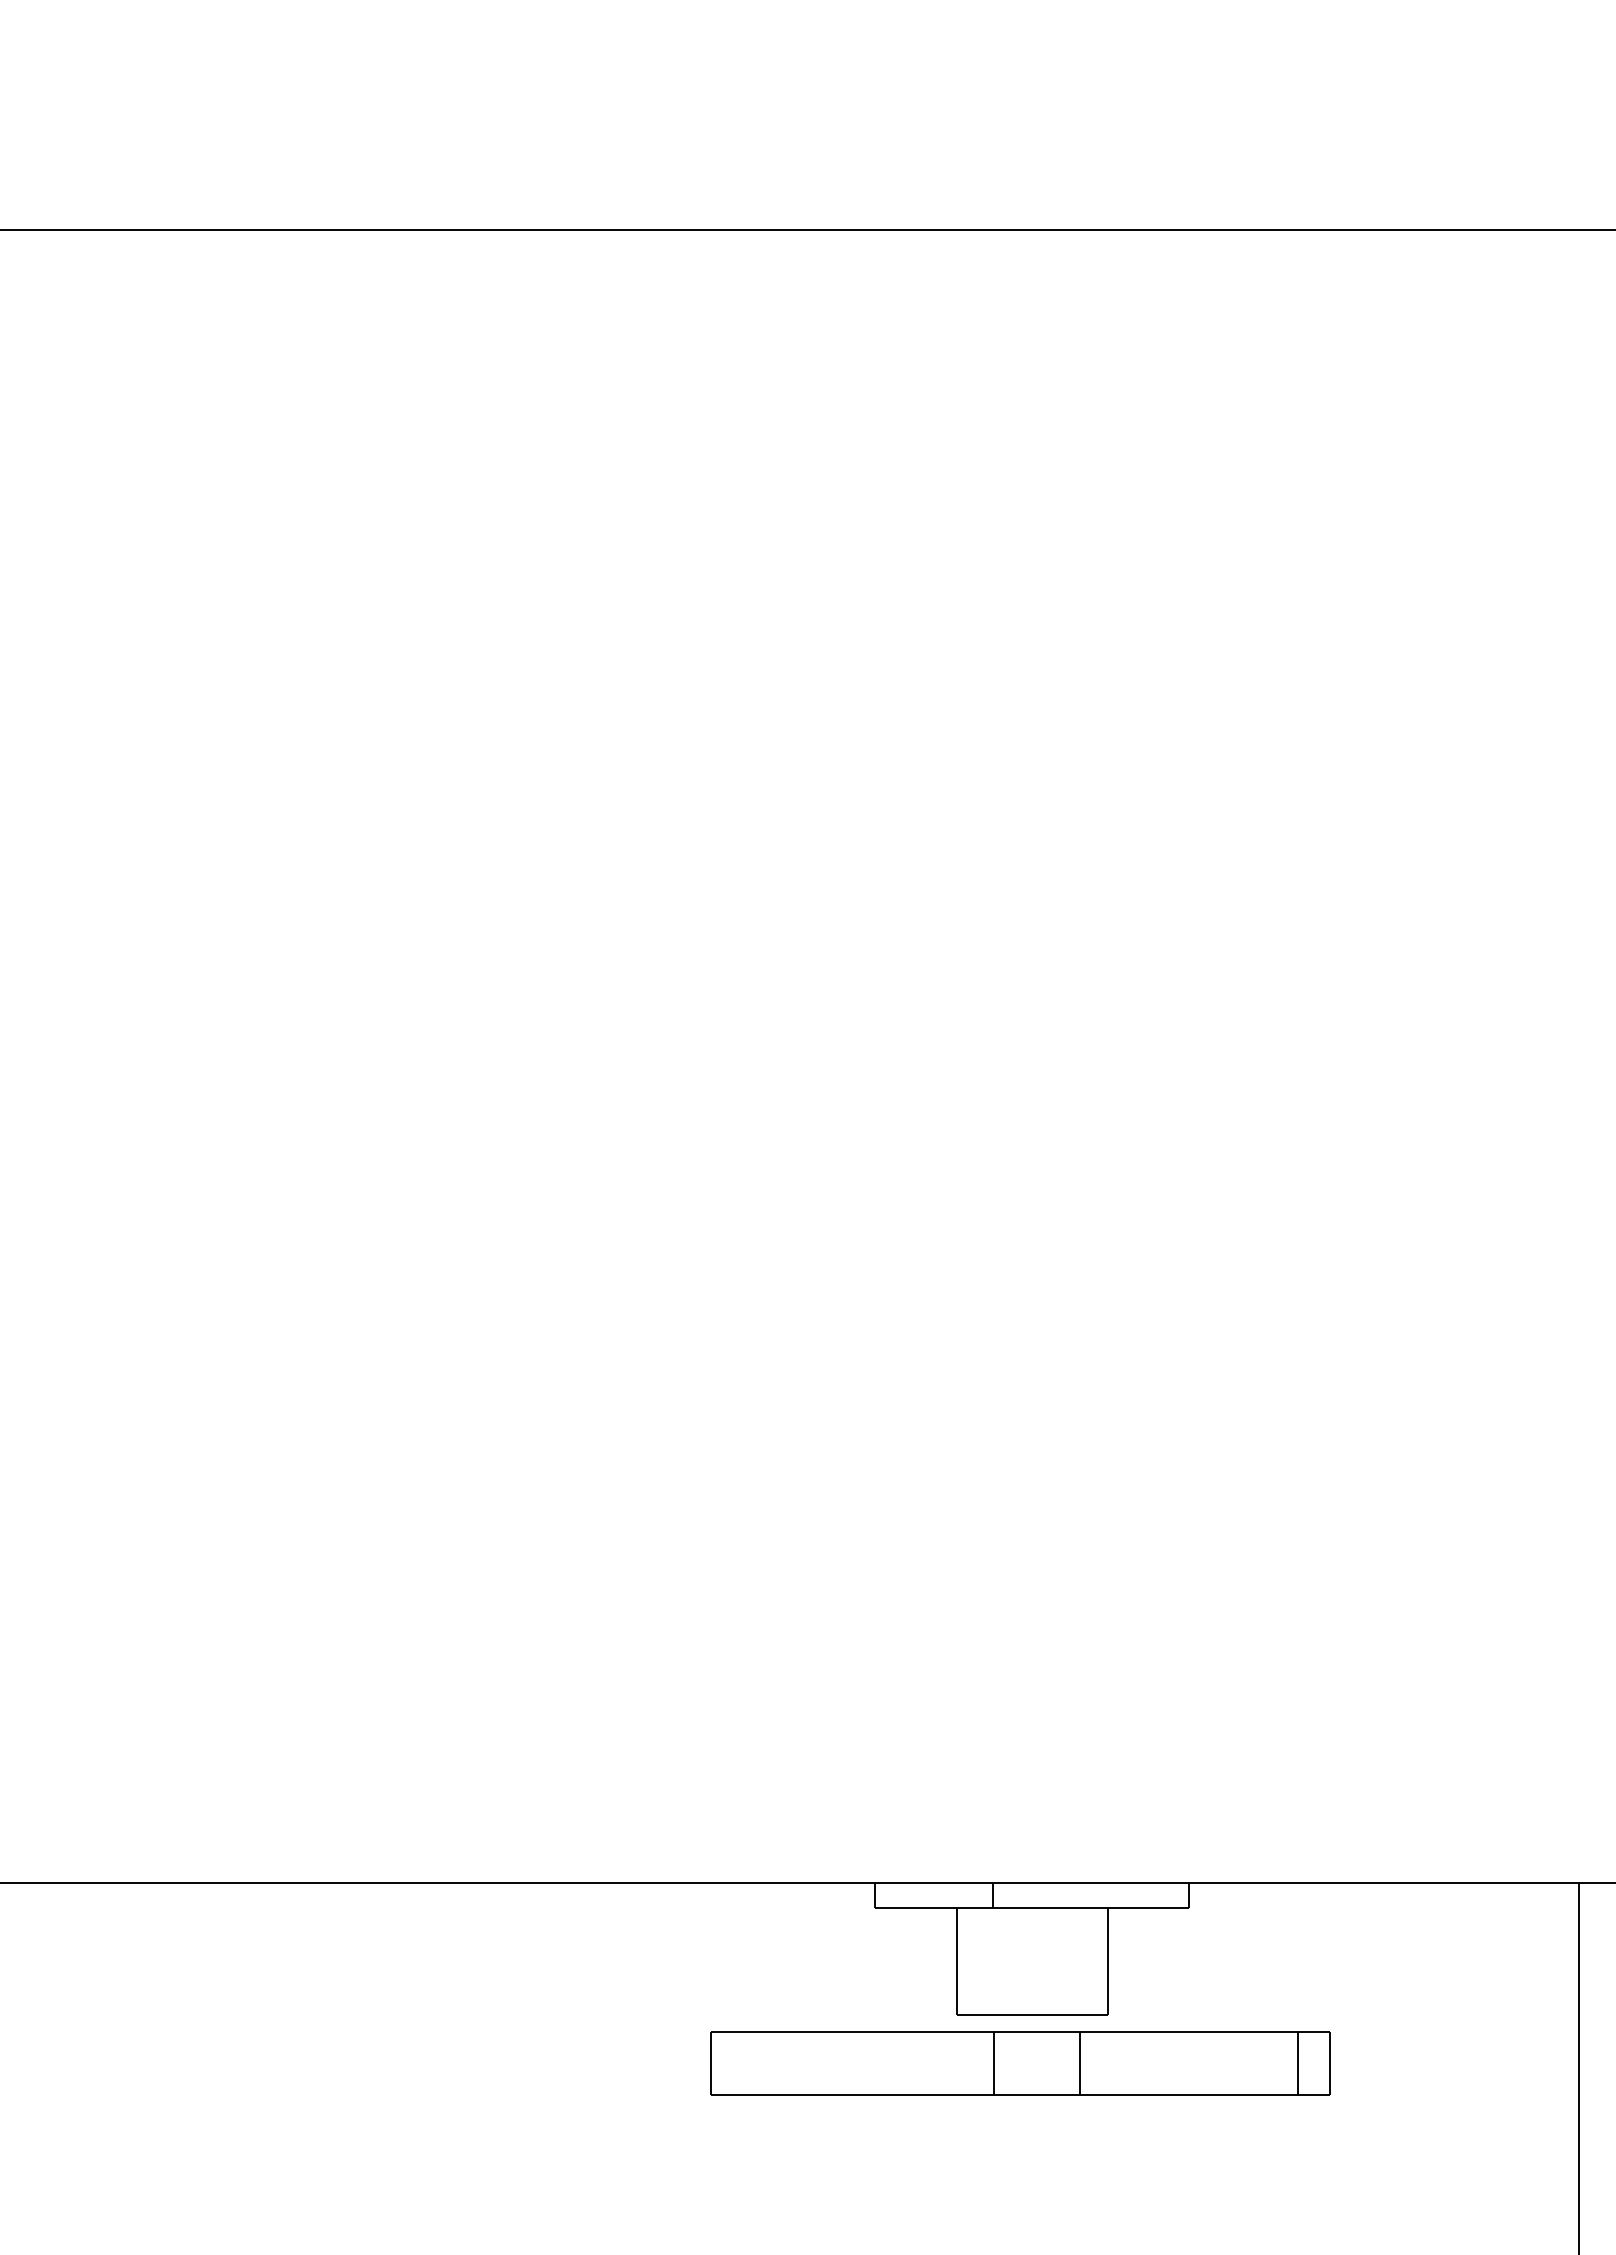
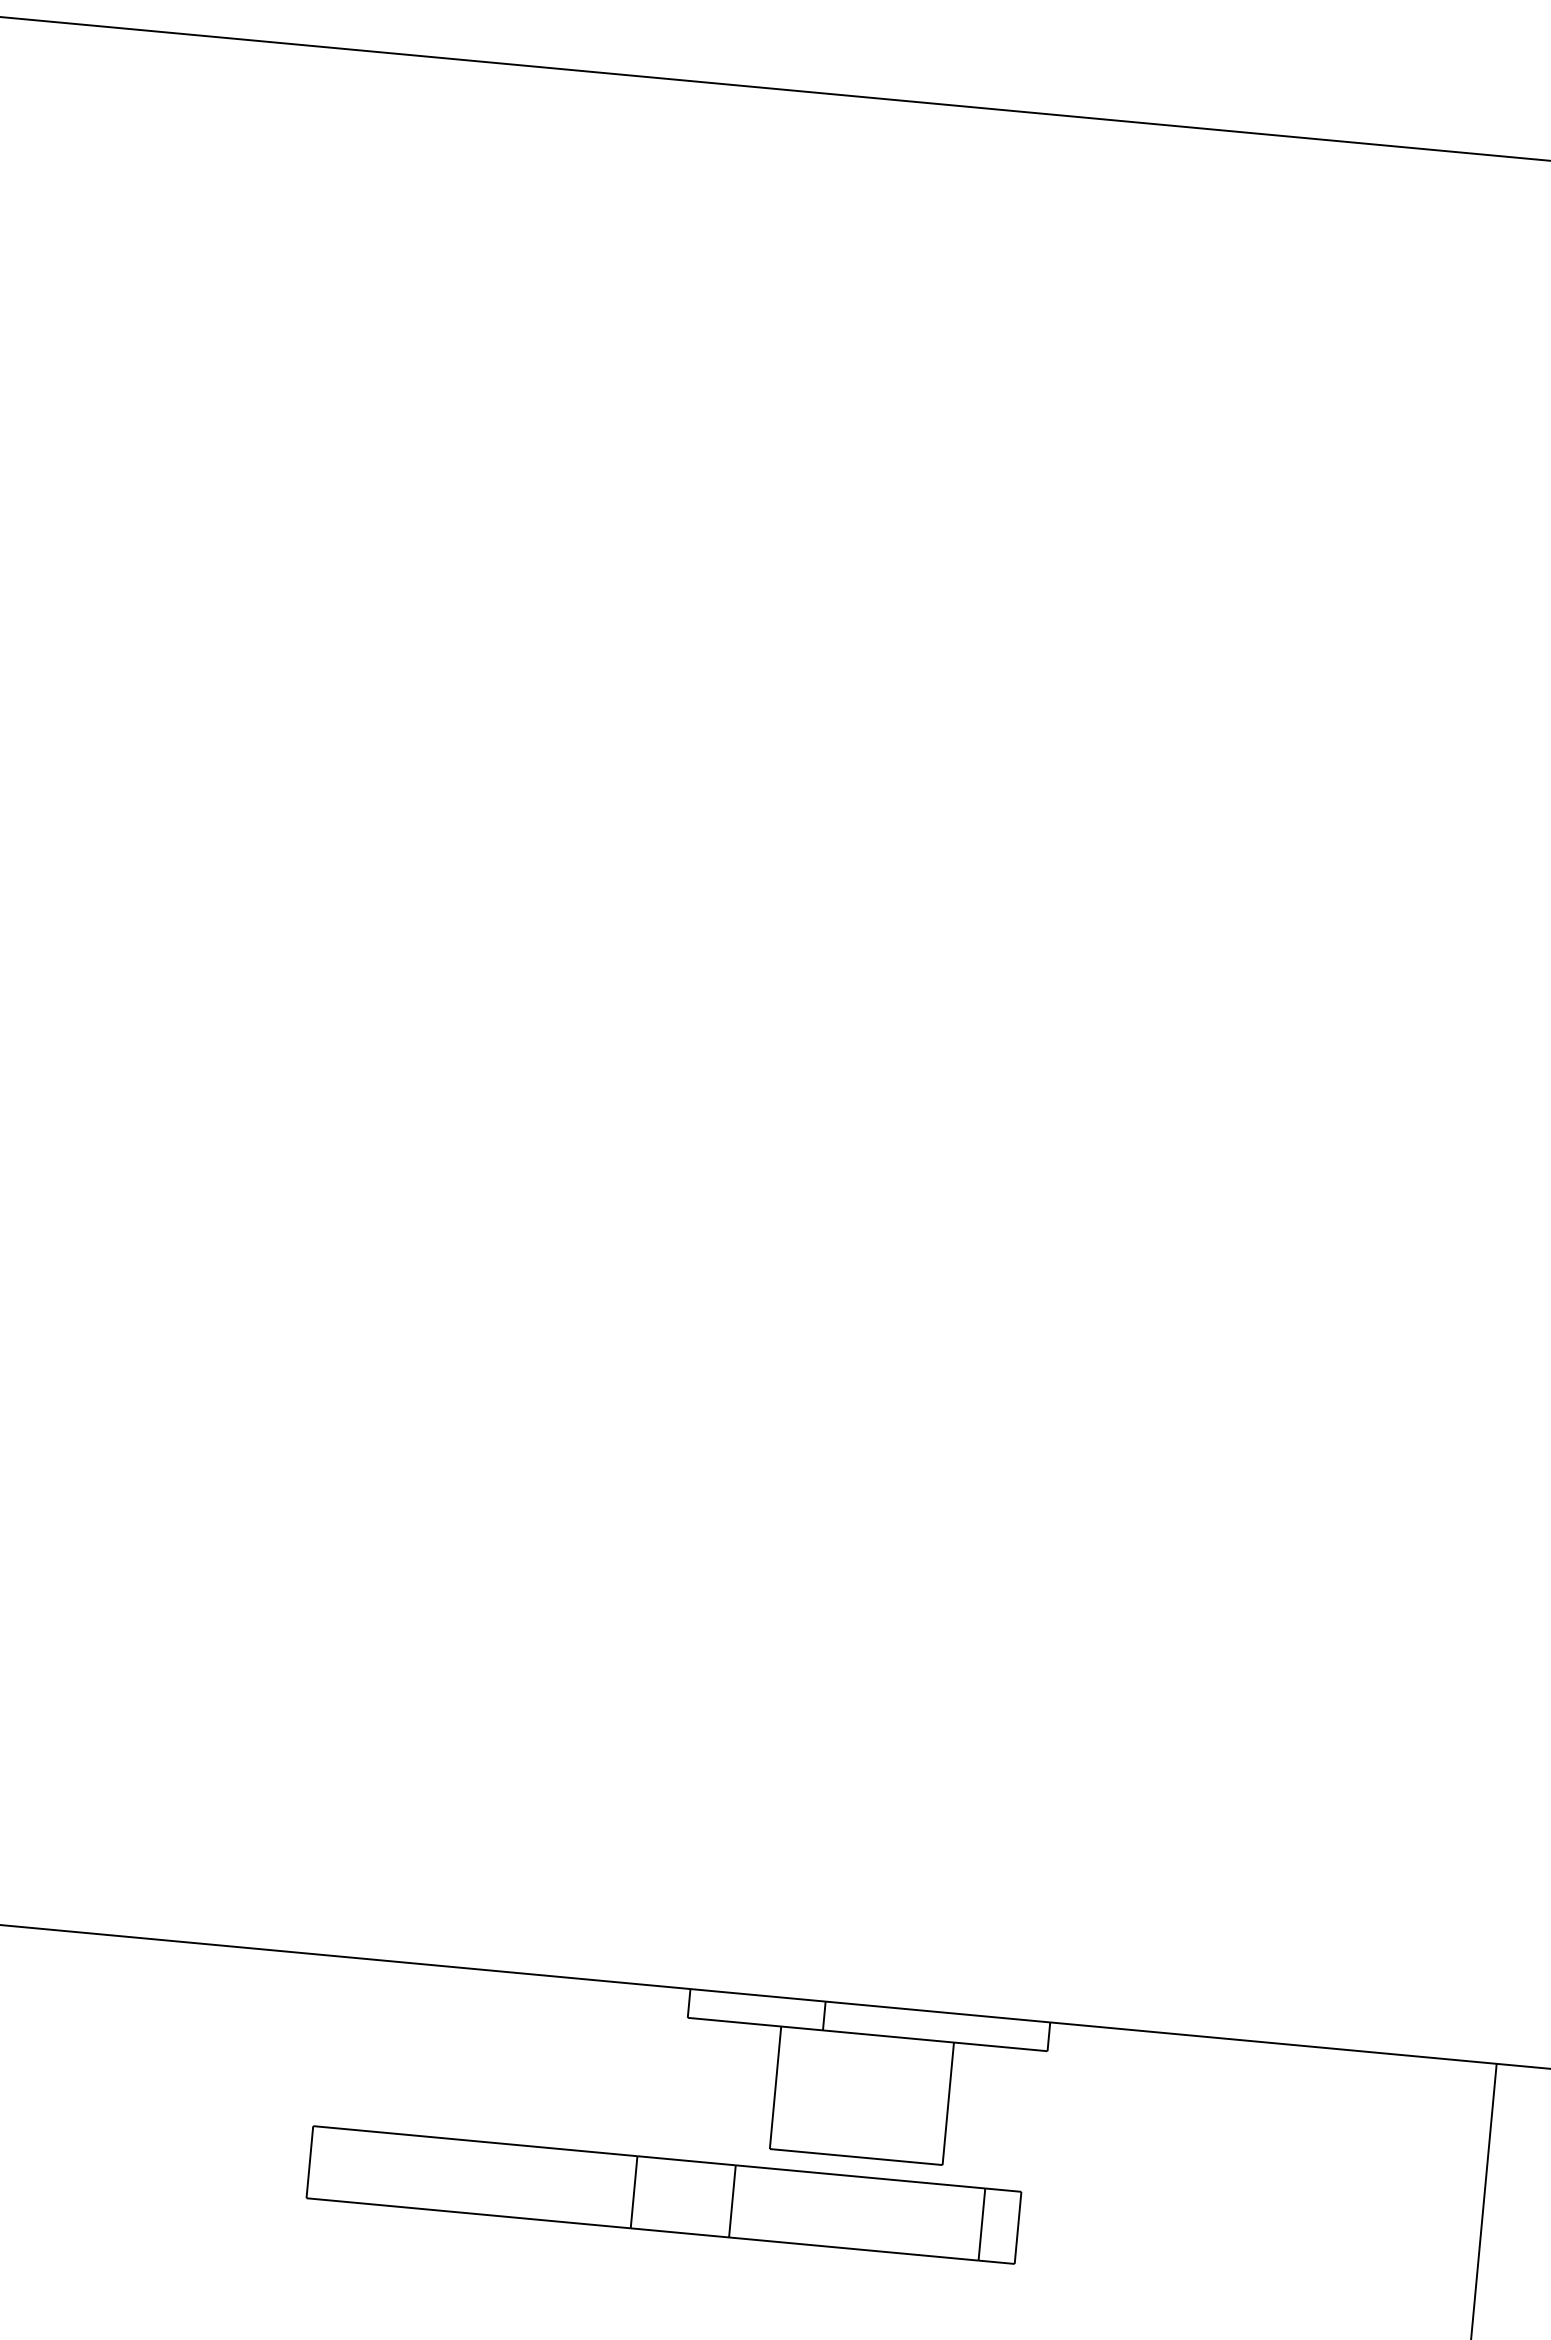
part: (1020, 2063) -> (663, 2195), moved

